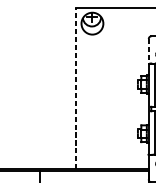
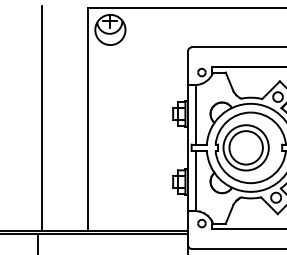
line: (149, 51) -> (188, 68), dashed -> solid
line: (43, 87) -> (42, 118), added
line: (76, 88) -> (88, 119), dashed -> solid

